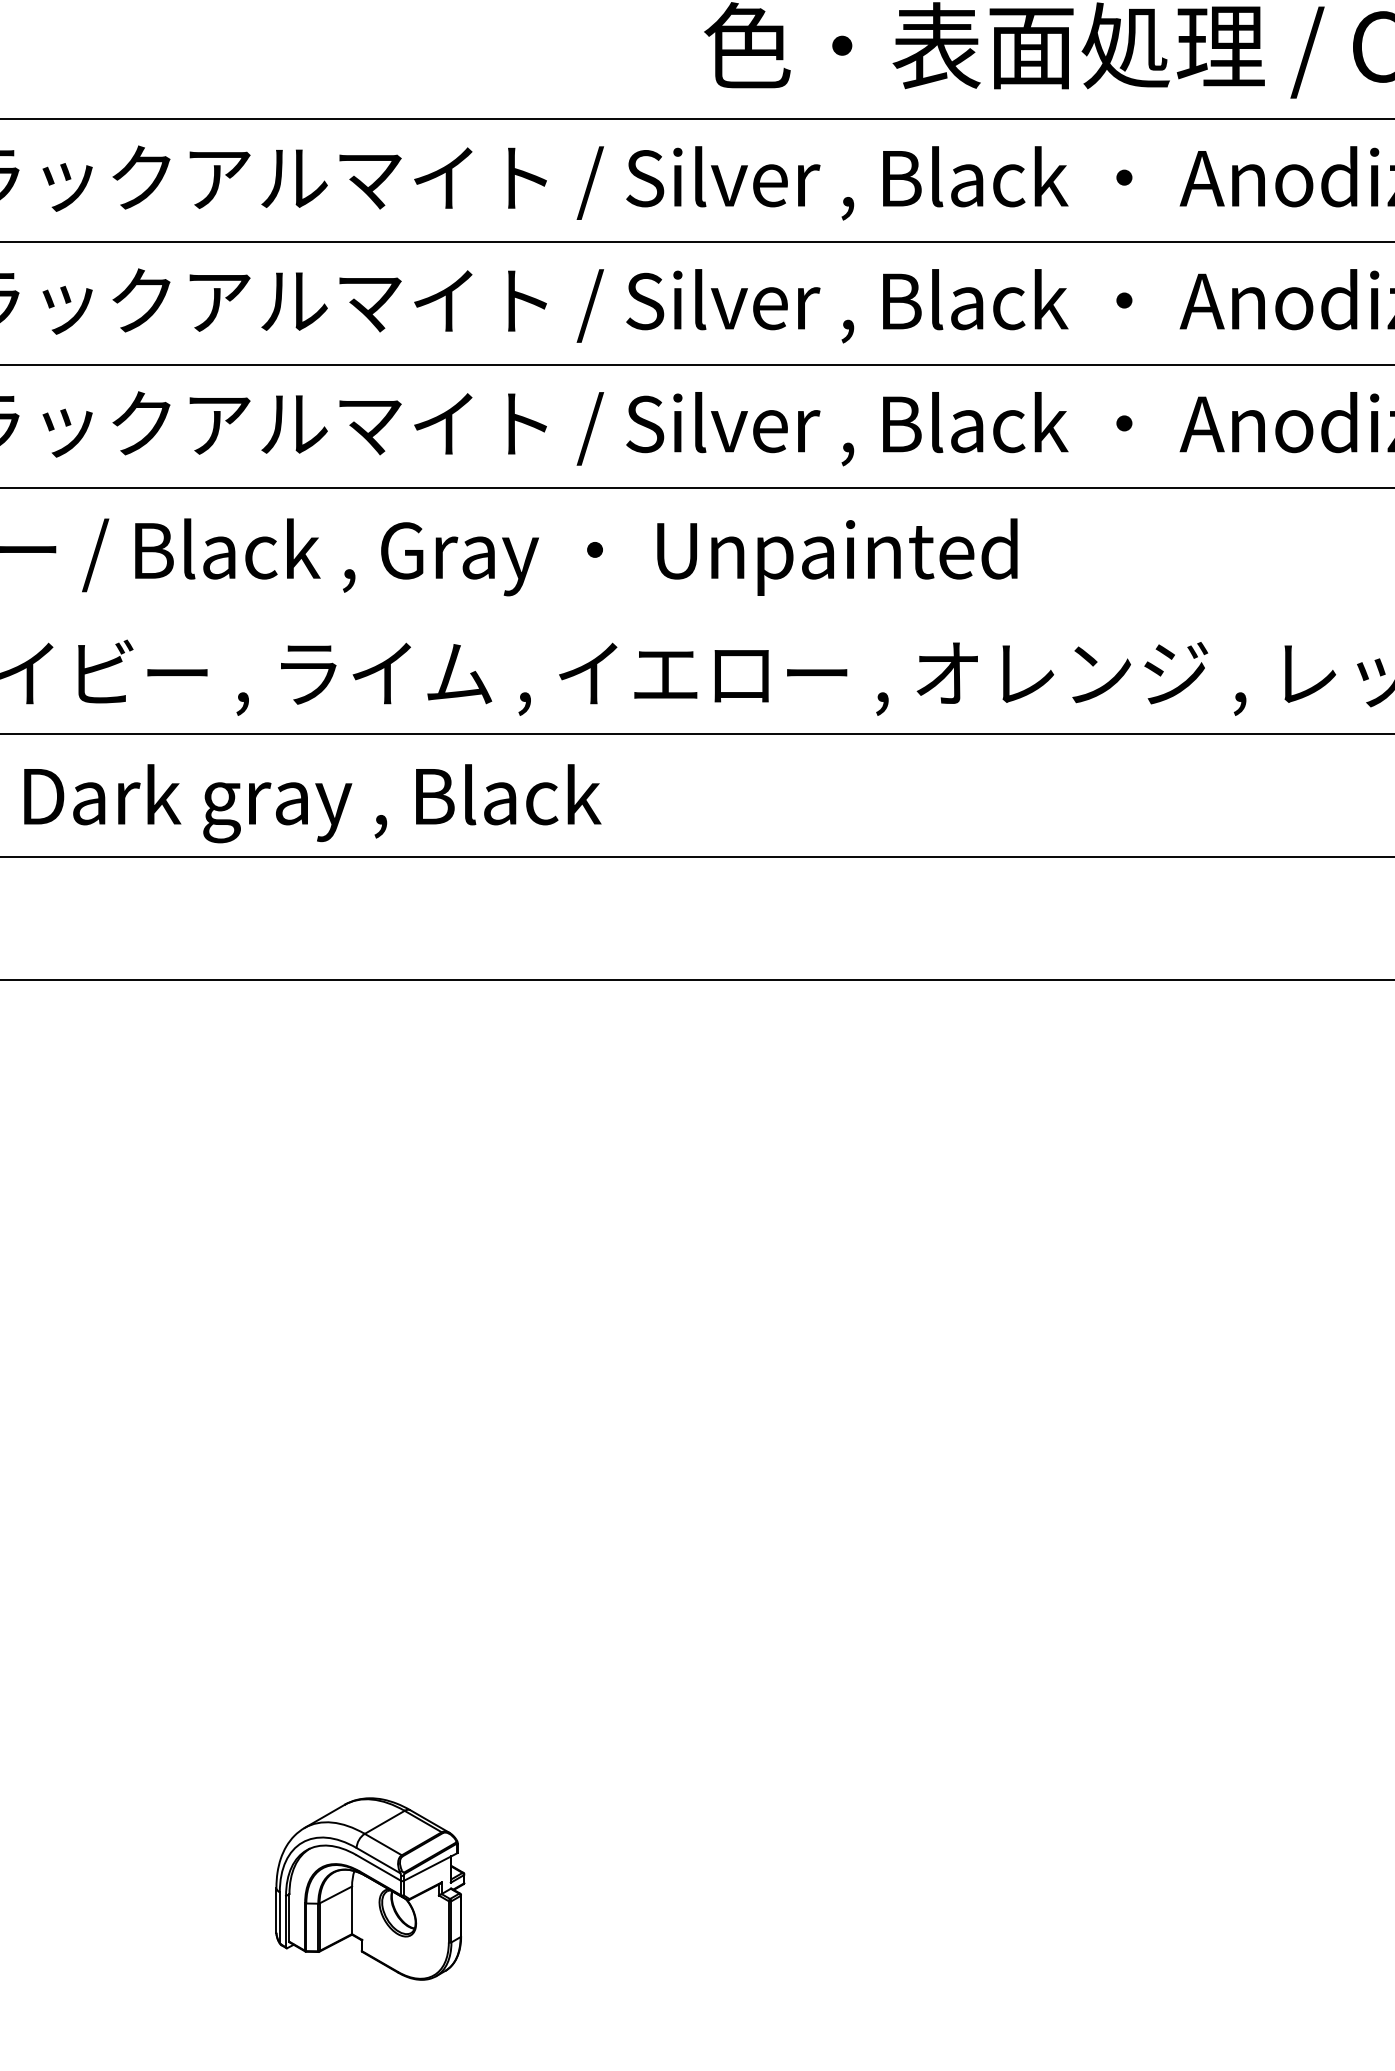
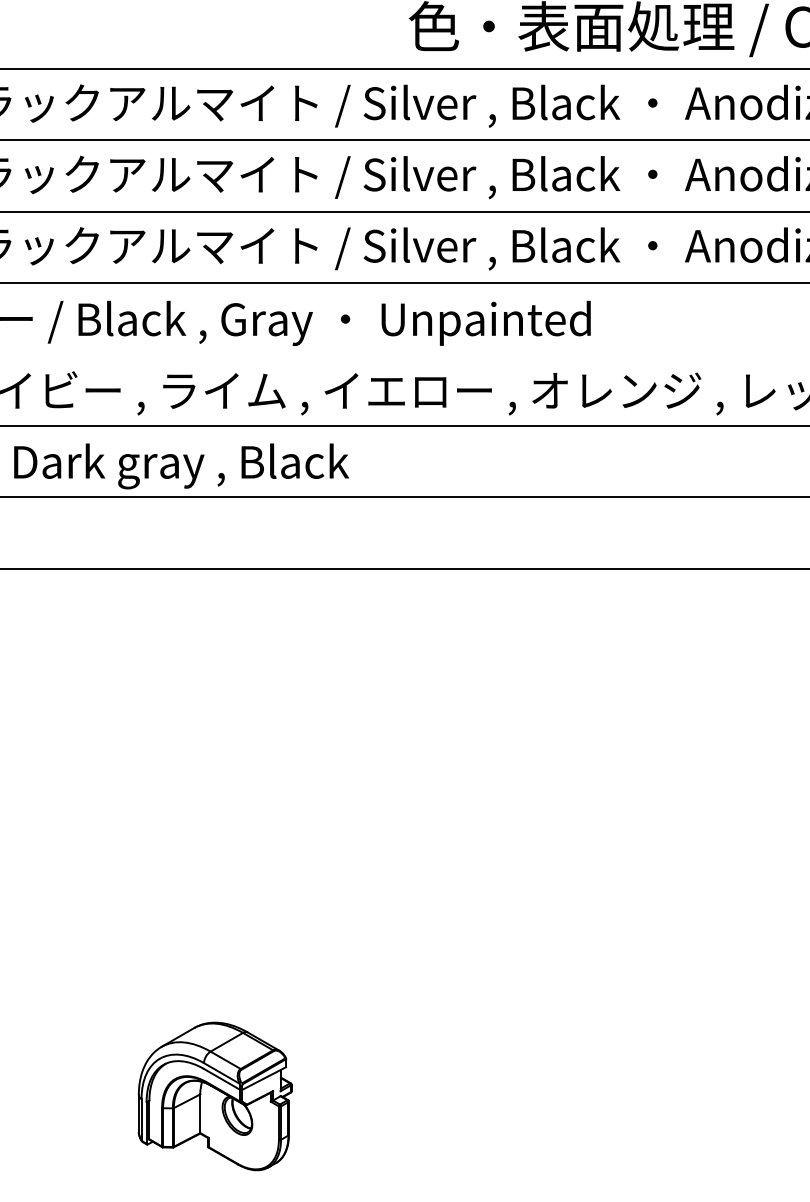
part: (369, 1889) -> (214, 1096), size x1.4

